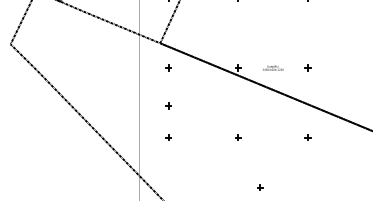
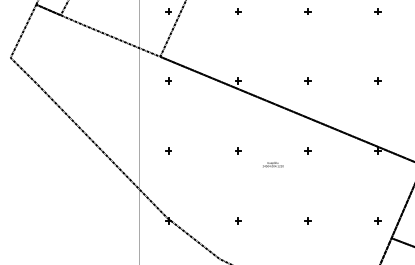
text: (273, 67) -> (273, 164), moved
part: (168, 104) -> (168, 118), removed
part: (260, 186) -> (260, 200), removed

